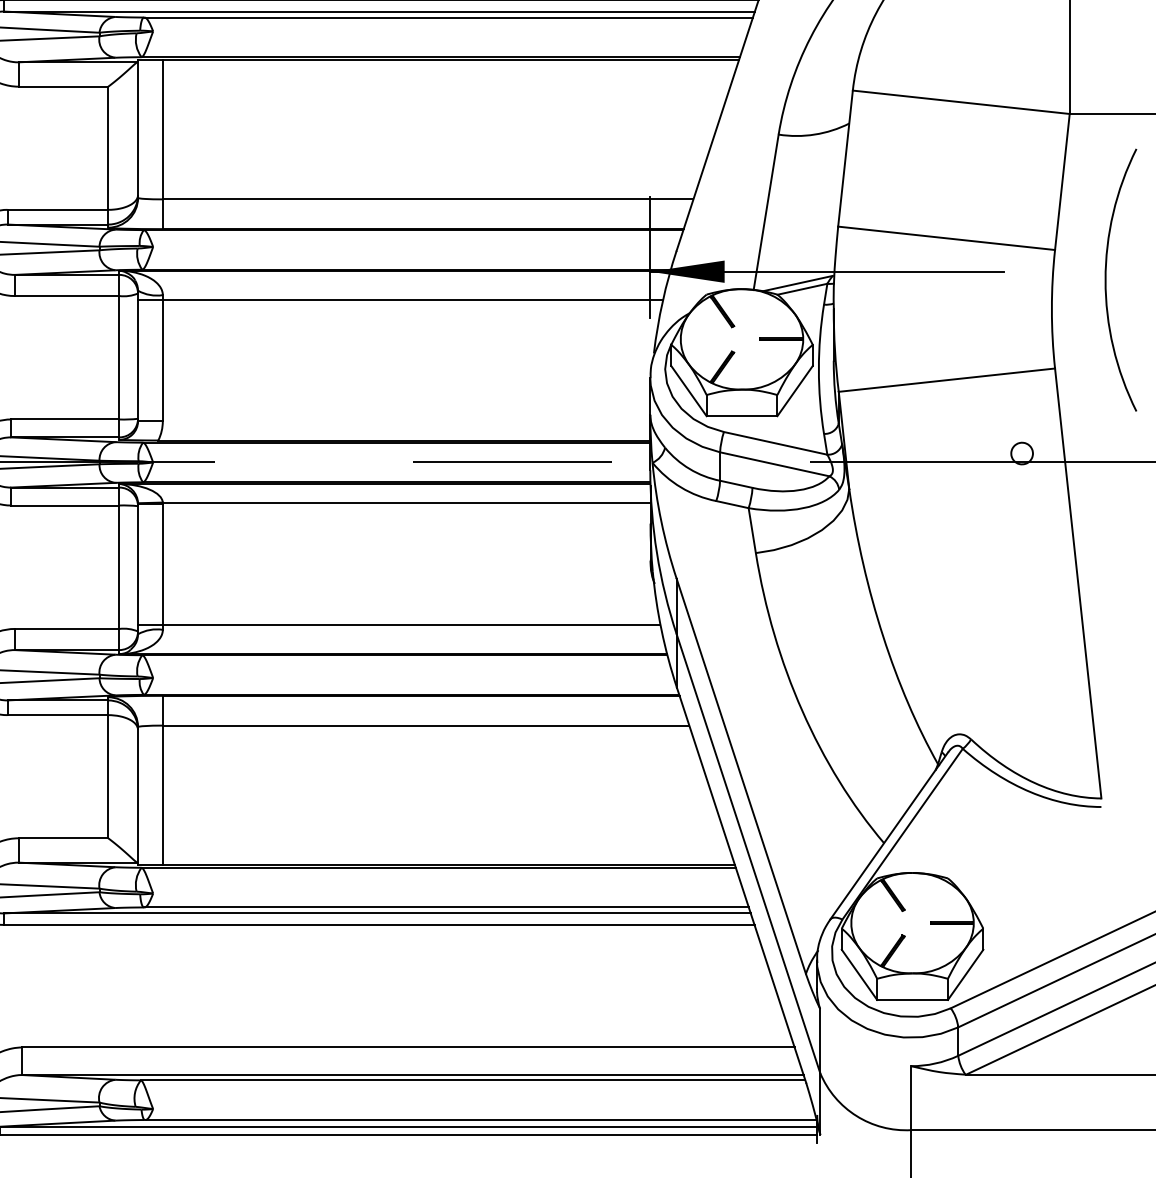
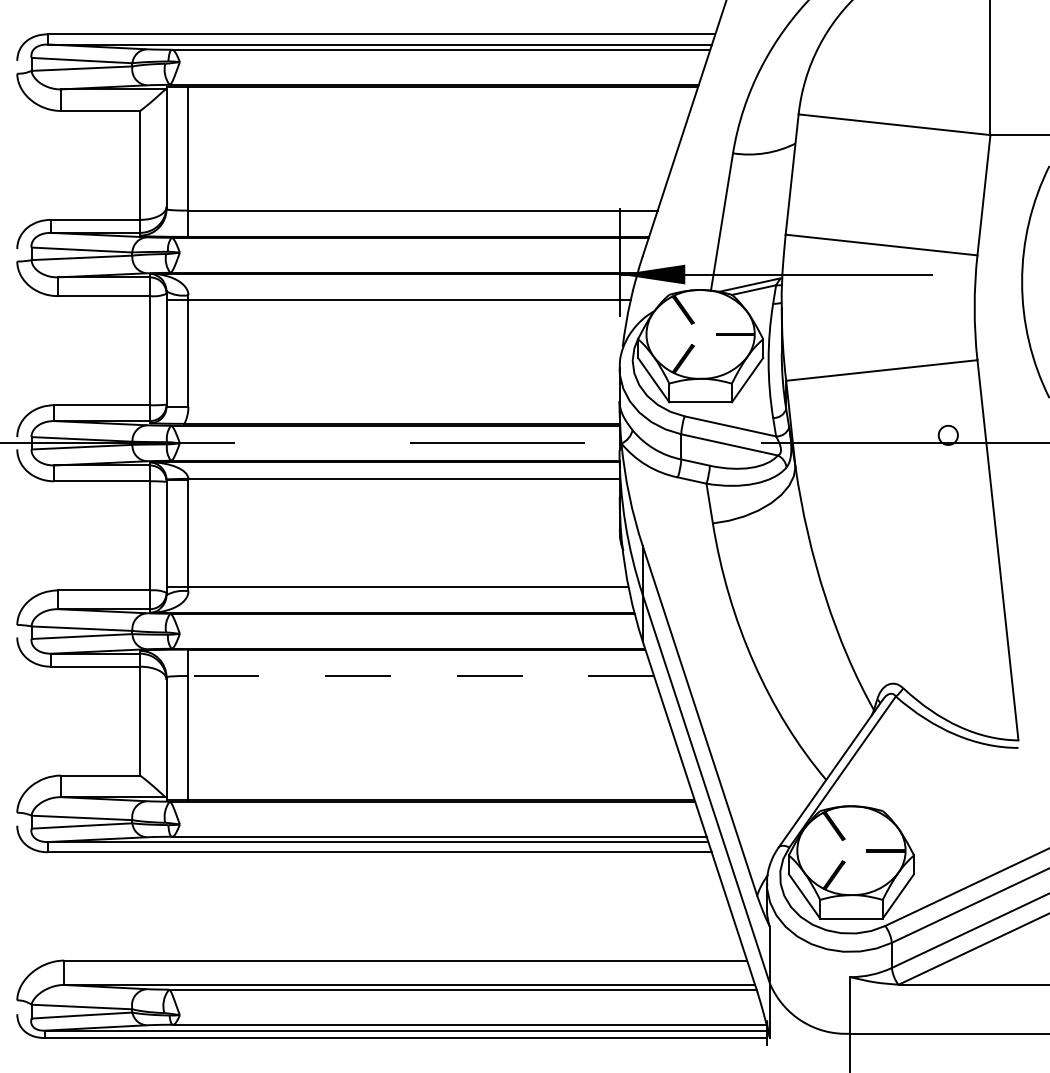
line: (426, 725) -> (421, 675), solid -> dashed

